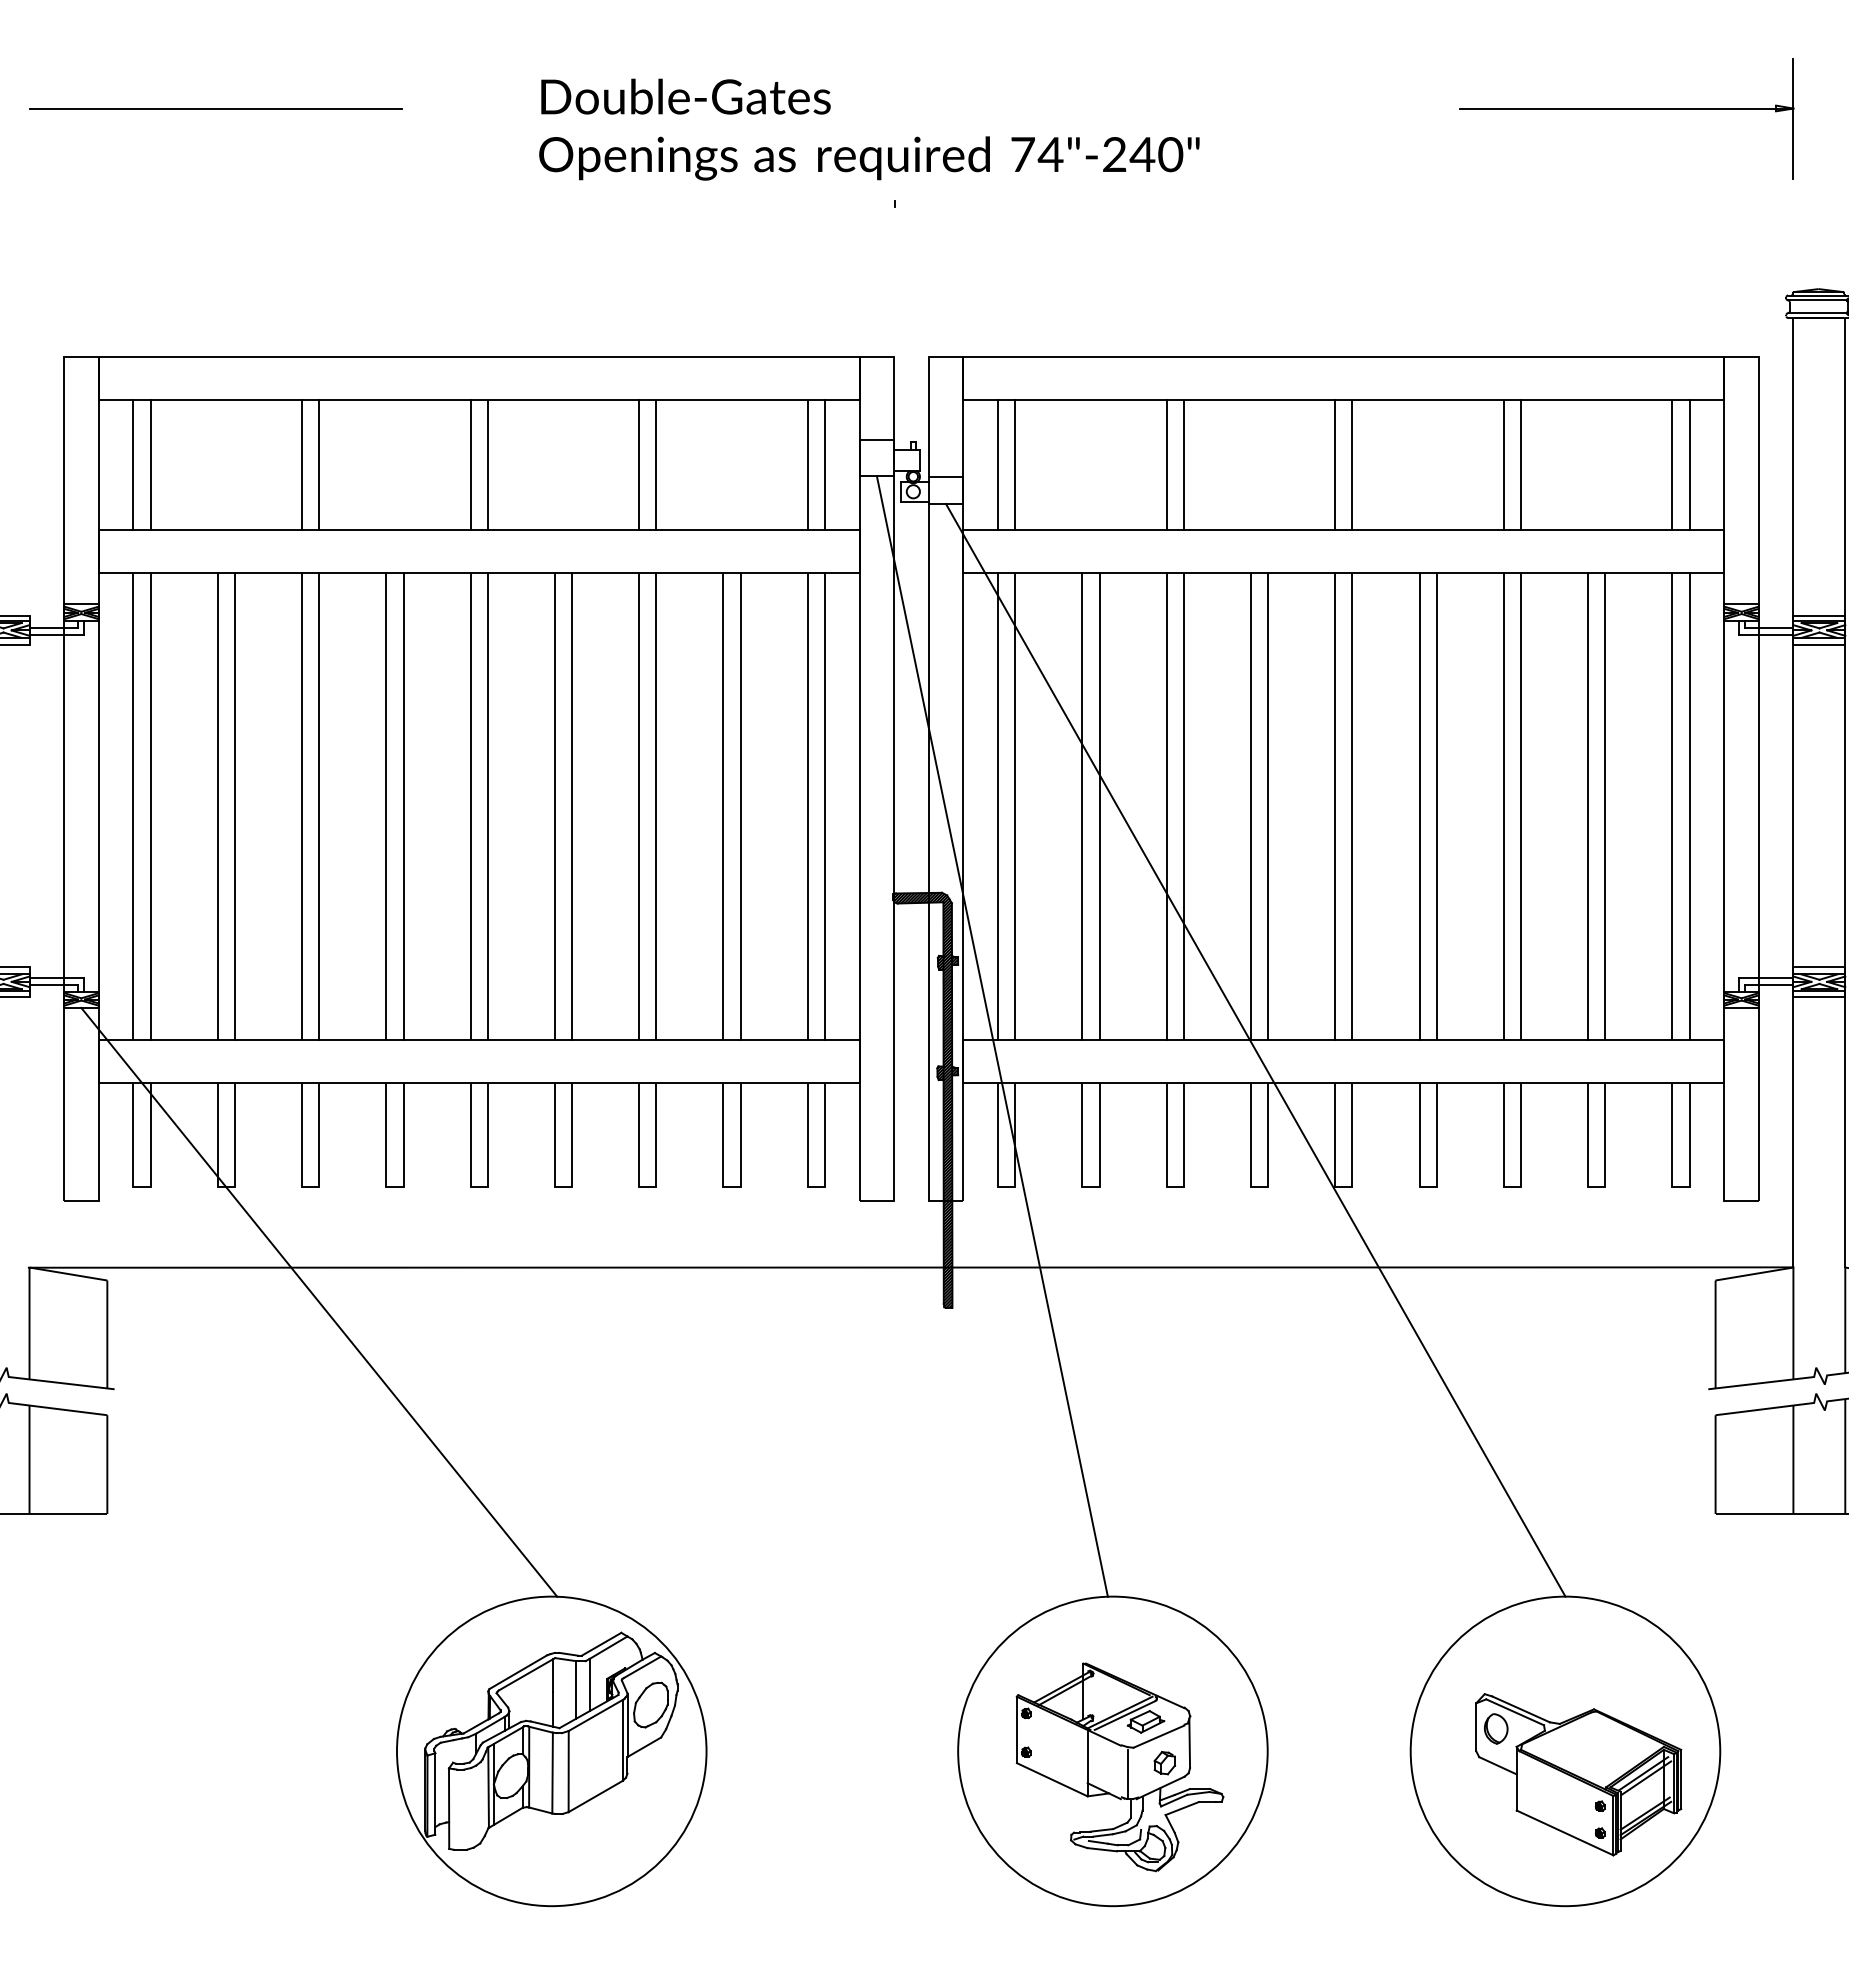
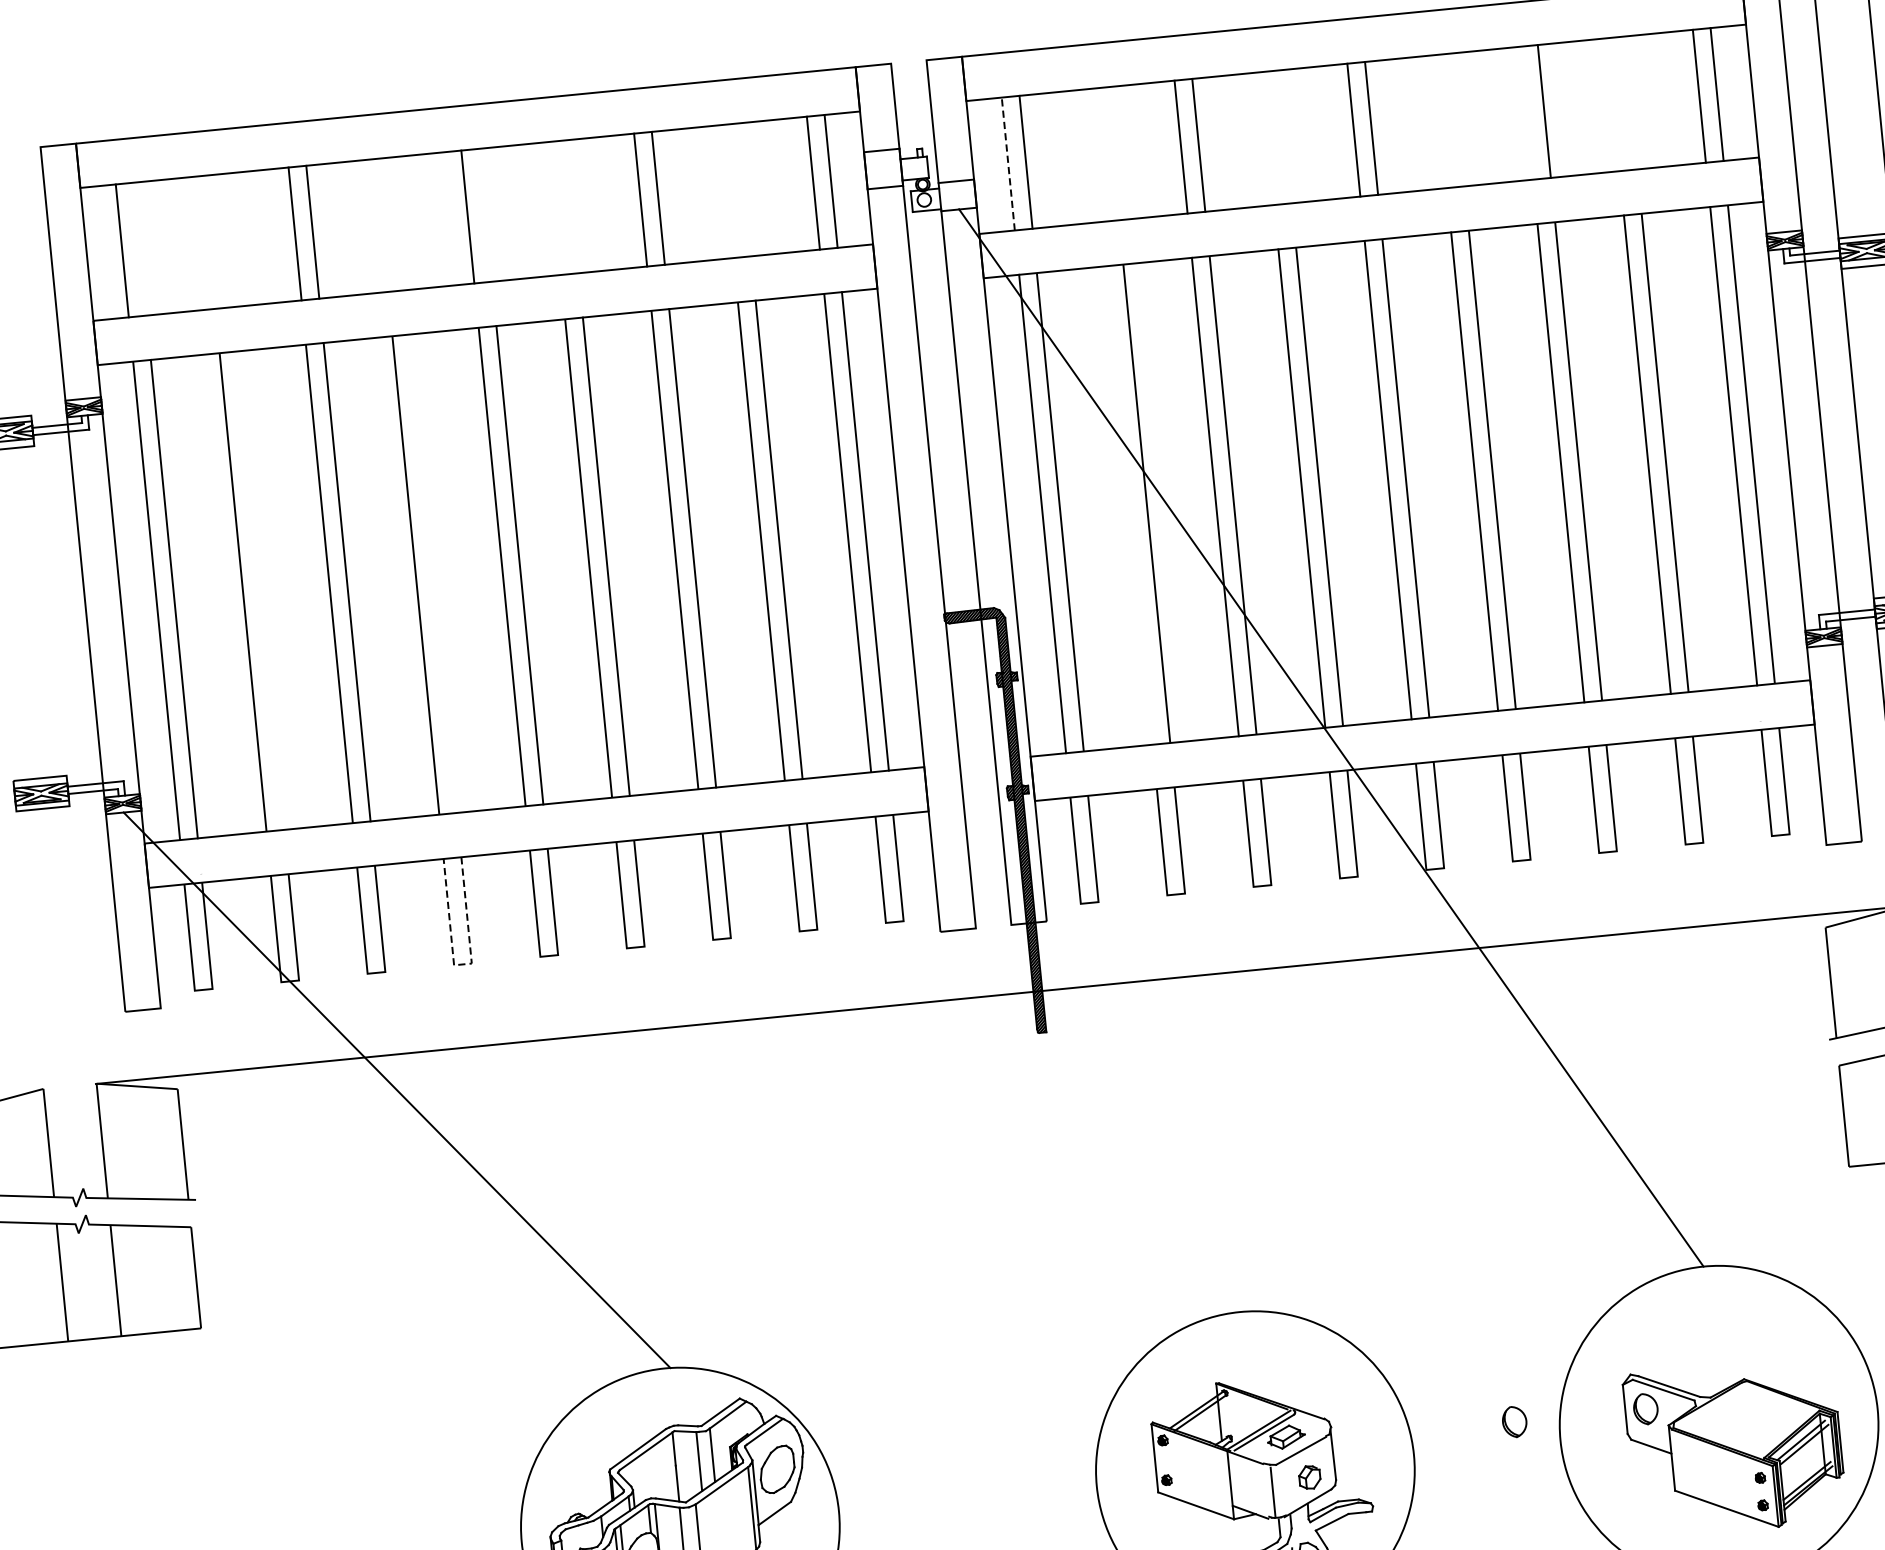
line: (150, 464) -> (139, 248), removed
line: (487, 464) -> (485, 214), removed
line: (997, 464) -> (1007, 163), solid -> dashed
line: (1503, 464) -> (1526, 112), removed
line: (234, 806) -> (260, 590), removed
line: (403, 806) -> (433, 573), removed
line: (1082, 806) -> (1129, 505), removed
line: (991, 1036) -> (1059, 750), removed
line: (394, 1186) -> (462, 964), solid -> dashed
part: (1368, 1728) -> (1514, 1421), added

